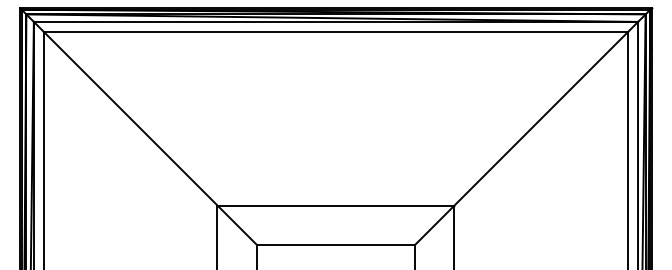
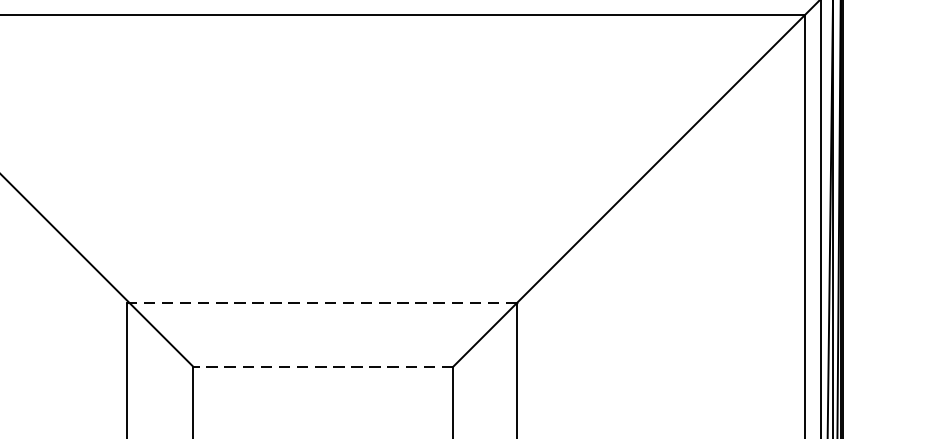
line: (334, 206) -> (320, 303), solid -> dashed
line: (336, 245) -> (324, 367), solid -> dashed

